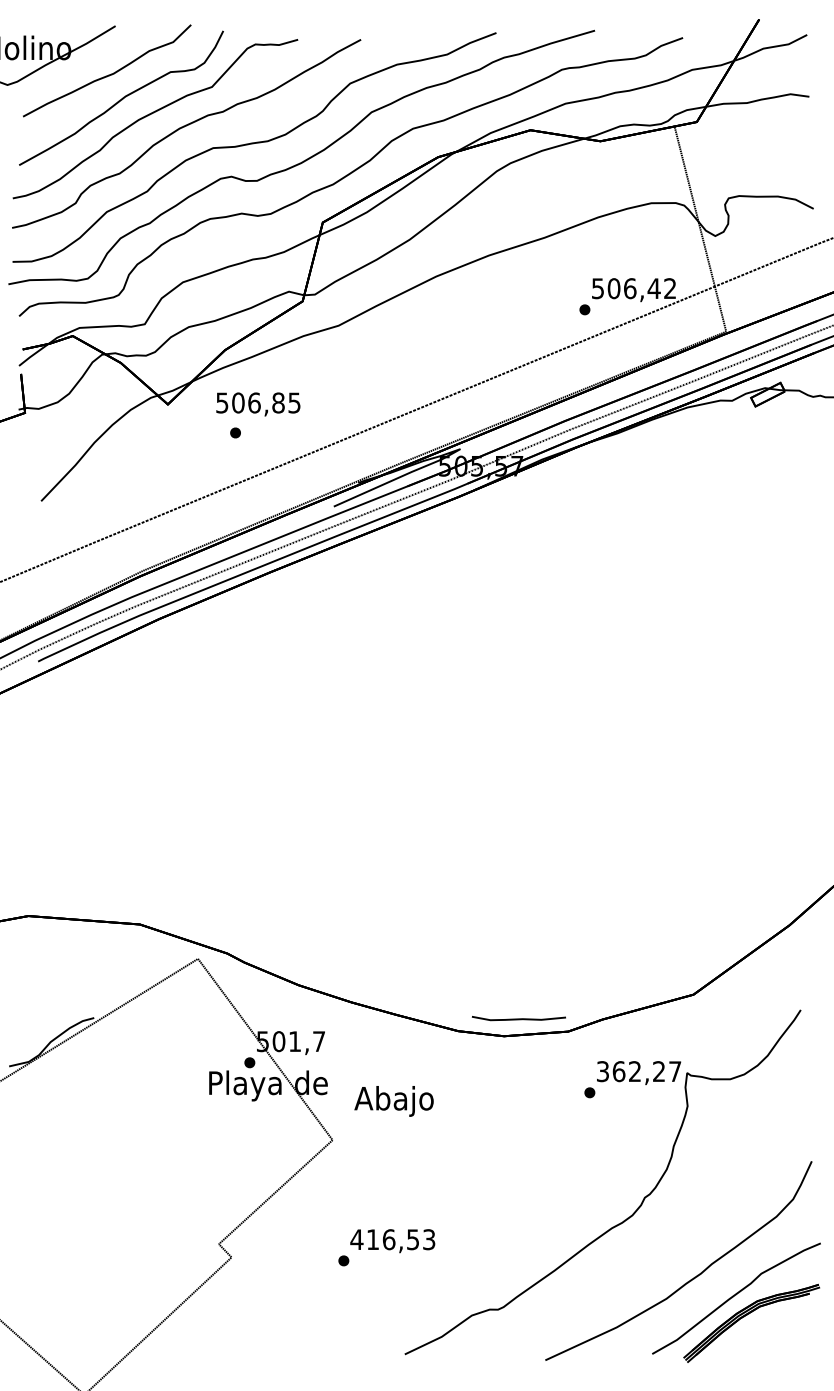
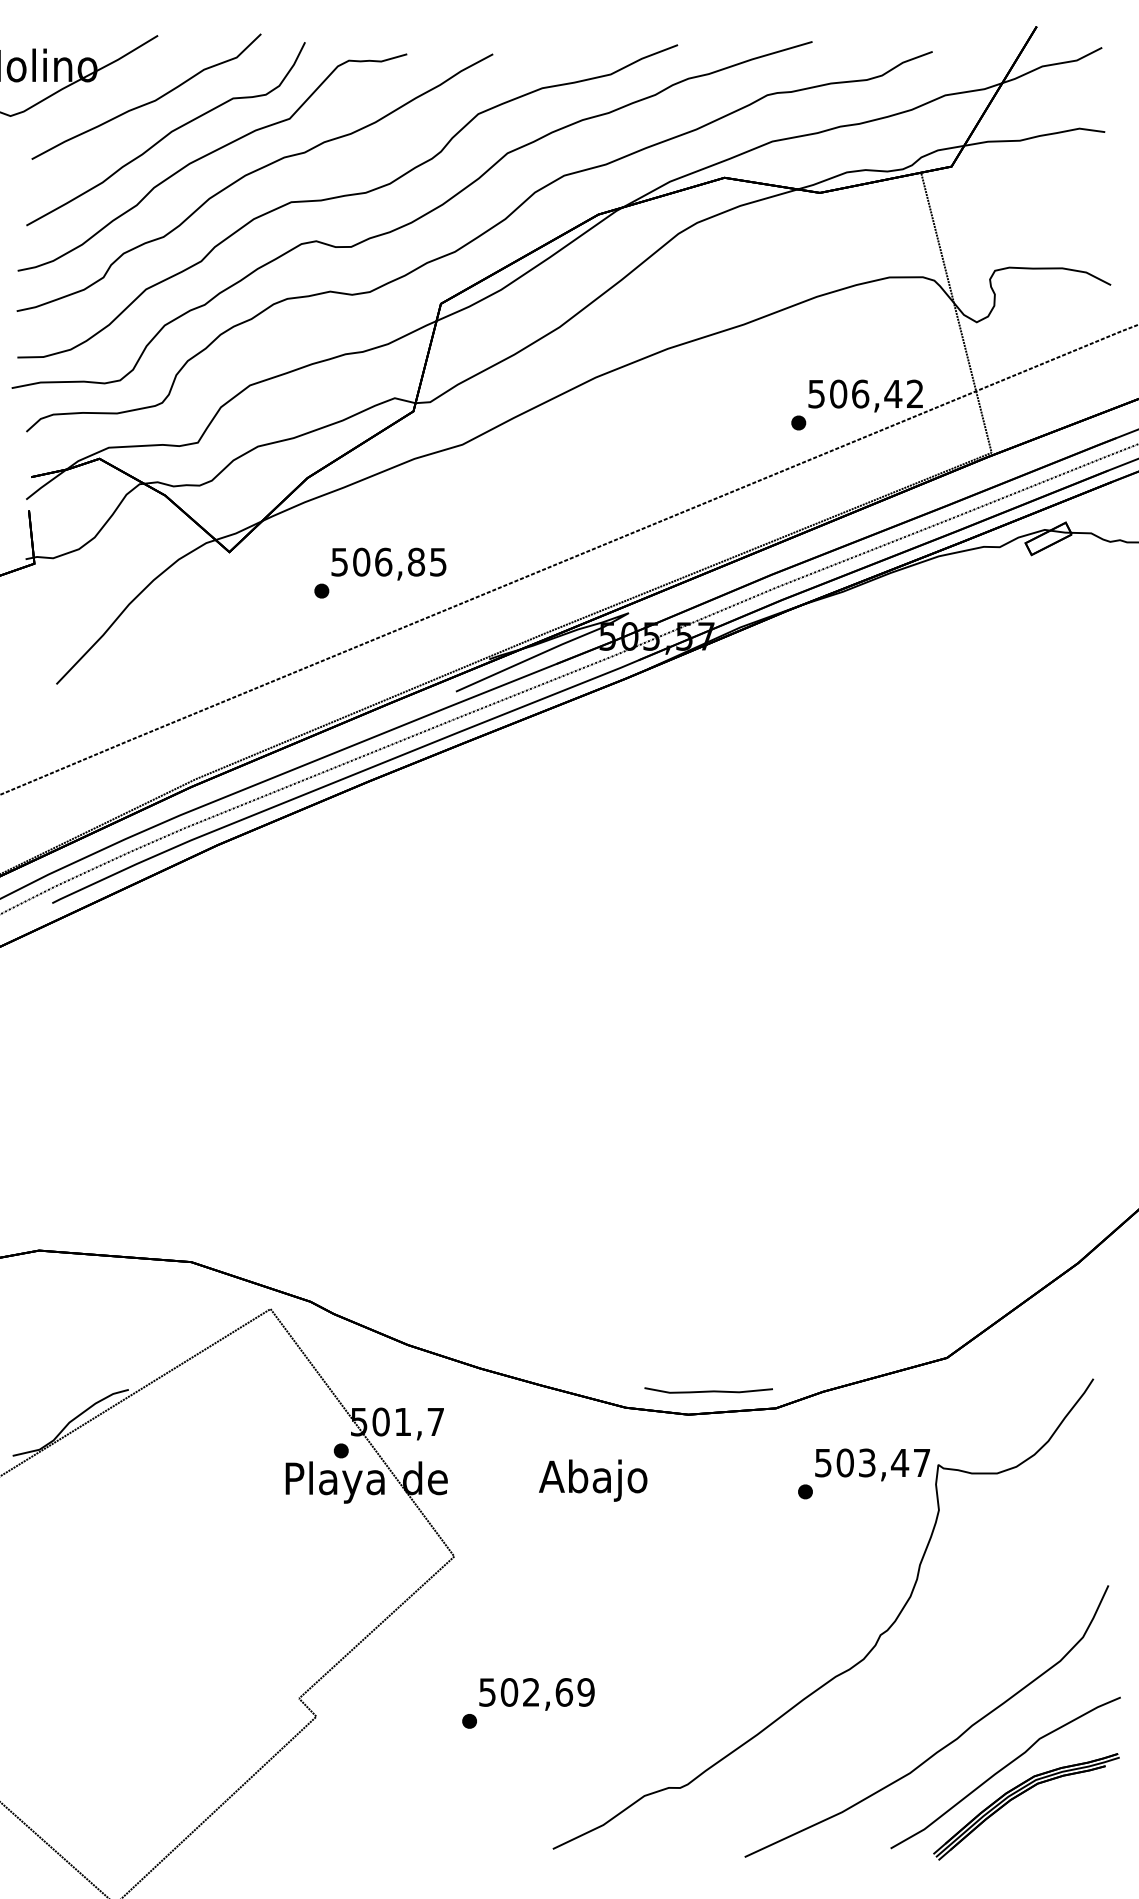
text: (258, 403) -> (388, 563), moved
text: (631, 1071) -> (862, 1462), 362,27 -> 503,47
text: (394, 1101) -> (593, 1480), moved
text: (392, 1239) -> (536, 1692), 416,53 -> 502,69

